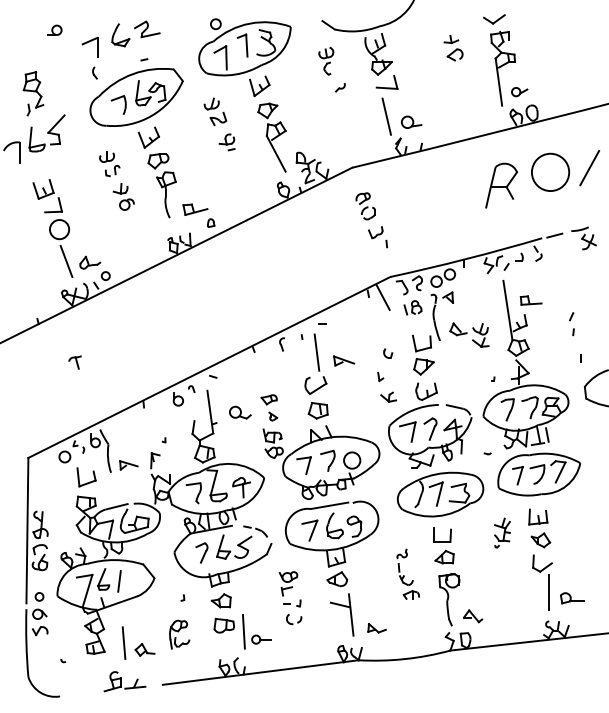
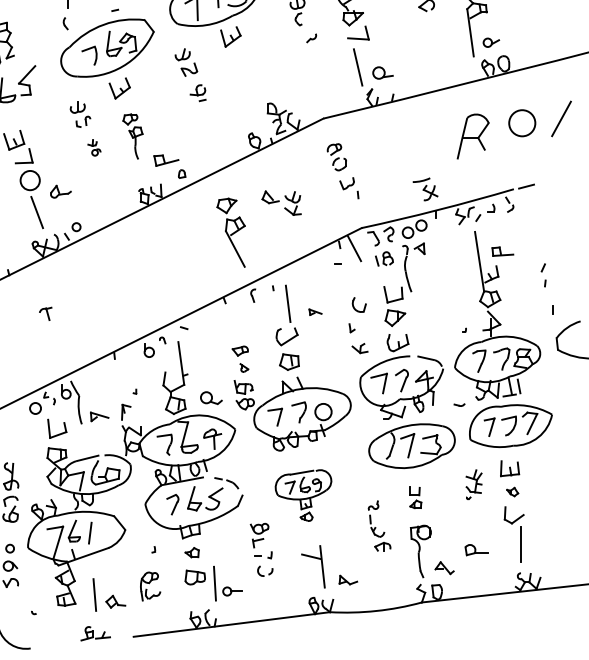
part: (271, 137) -> (230, 232), moved
circle: (550, 172) -> (522, 123), size x0.7
part: (161, 185) -> (132, 136), size x0.7
part: (123, 196) -> (94, 147), size x0.6
part: (583, 238) -> (425, 189), moved
part: (90, 262) -> (61, 191), moved
line: (322, 323) -> (337, 263), moved
part: (469, 334) -> (281, 202), moved
part: (388, 353) -> (359, 304), size x1.6
part: (344, 360) -> (315, 311), size x0.6
part: (240, 412) -> (211, 397), moved
part: (487, 453) -> (459, 404), size x1.6
part: (540, 540) -> (512, 492), size x0.6
part: (332, 543) -> (303, 495), size x0.6
part: (443, 545) -> (414, 497), size x0.6
part: (572, 598) -> (477, 550), moved
part: (220, 600) -> (191, 552), size x0.7
part: (124, 681) -> (95, 633), size x0.7

